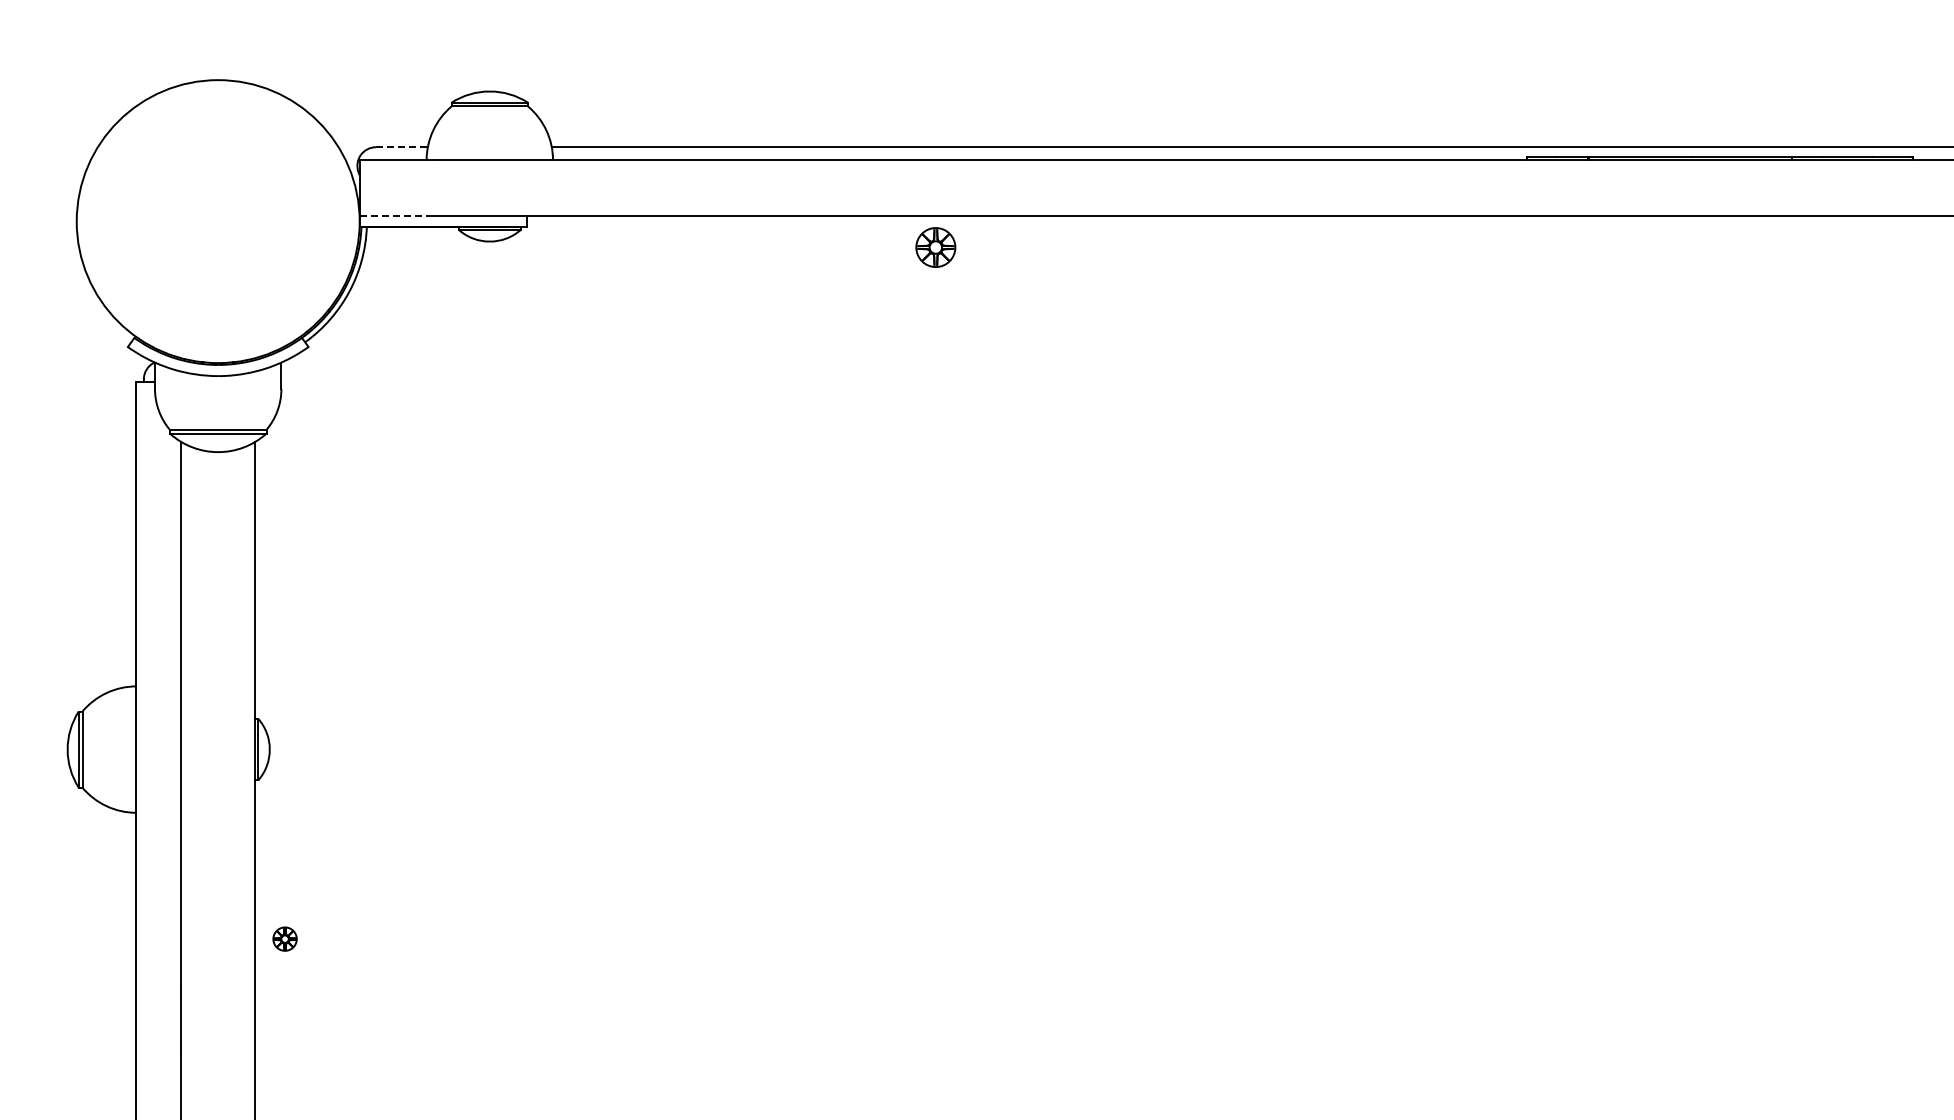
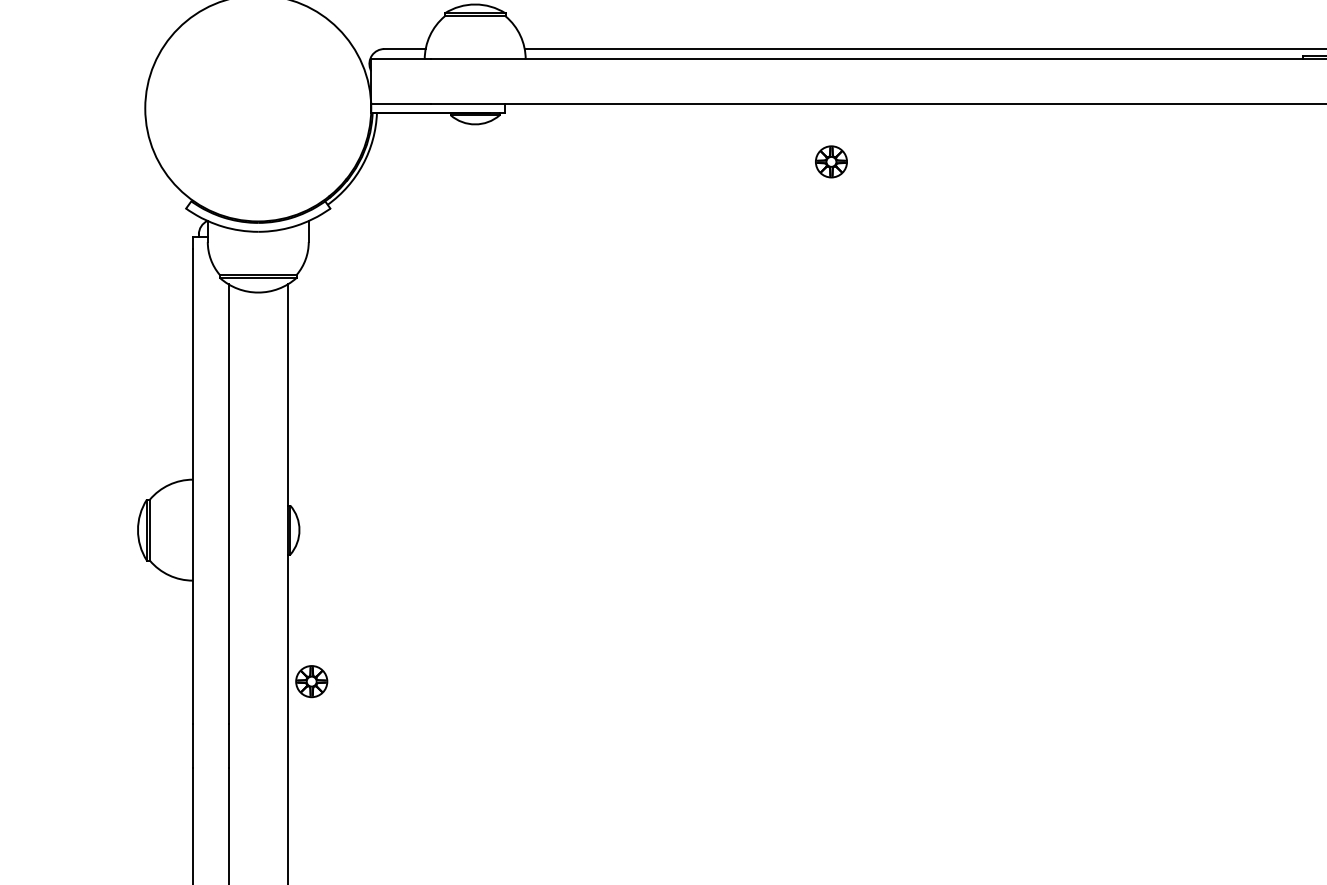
line: (401, 147) -> (404, 49), dashed -> solid
line: (397, 216) -> (401, 104), dashed -> solid
part: (935, 247) -> (831, 161), moved
part: (284, 938) -> (311, 681), size x1.67

